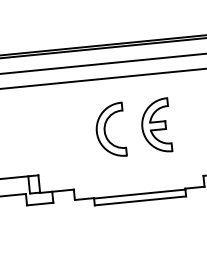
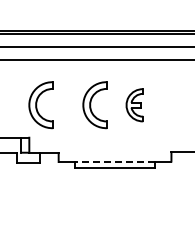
part: (155, 126) -> (134, 105), size x0.7
part: (47, 137) -> (40, 105), added
line: (140, 194) -> (115, 162), solid -> dashed

